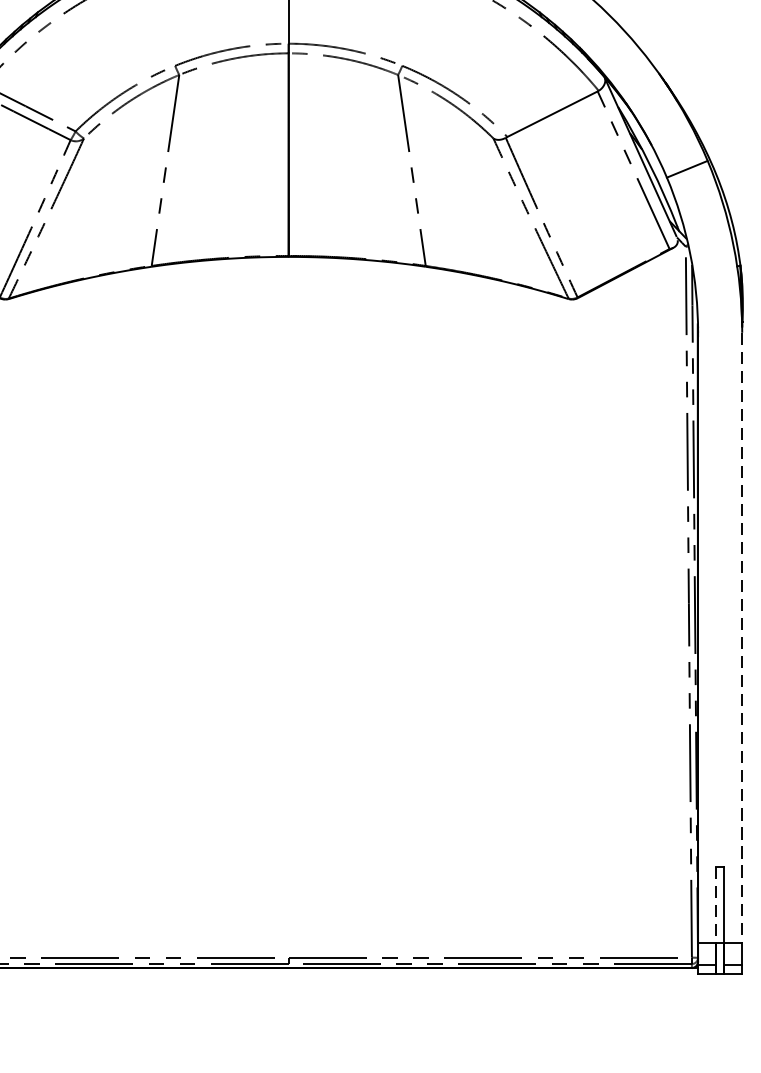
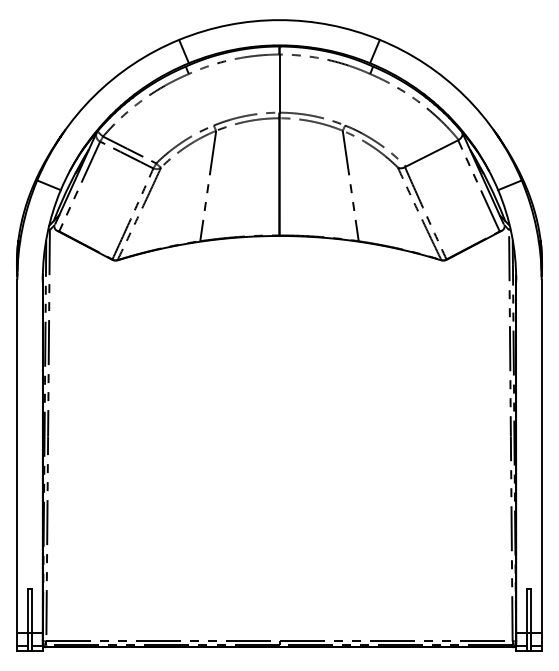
line: (741, 638) -> (541, 456), dashed -> solid
line: (715, 906) -> (526, 611), dashed -> solid

